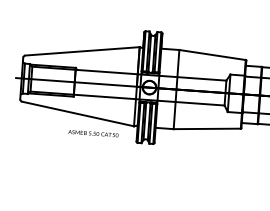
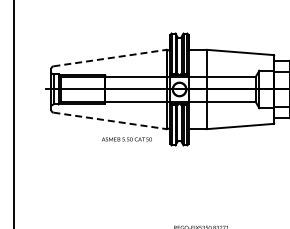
line: (82, 51) -> (110, 58), solid -> dashed
line: (78, 113) -> (110, 120), solid -> dashed

